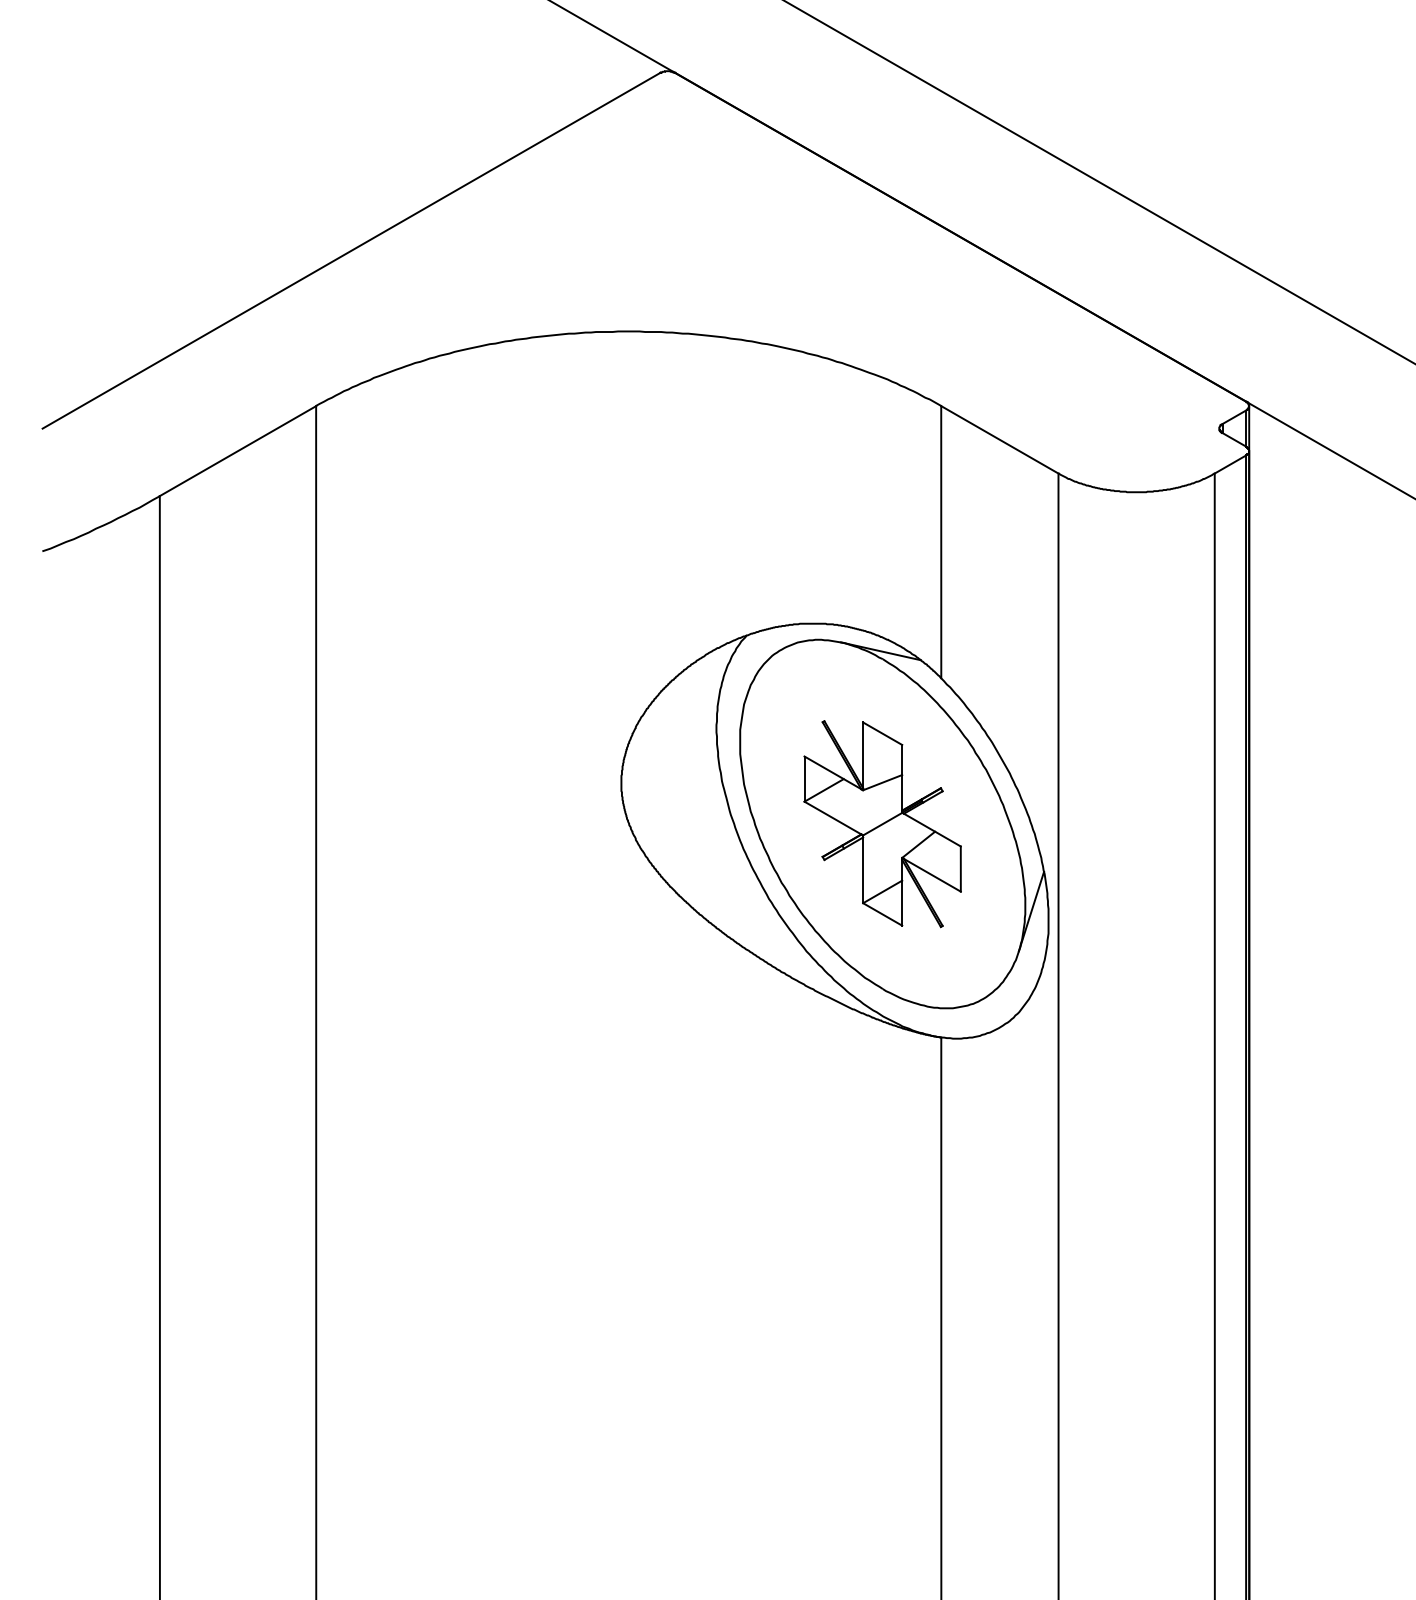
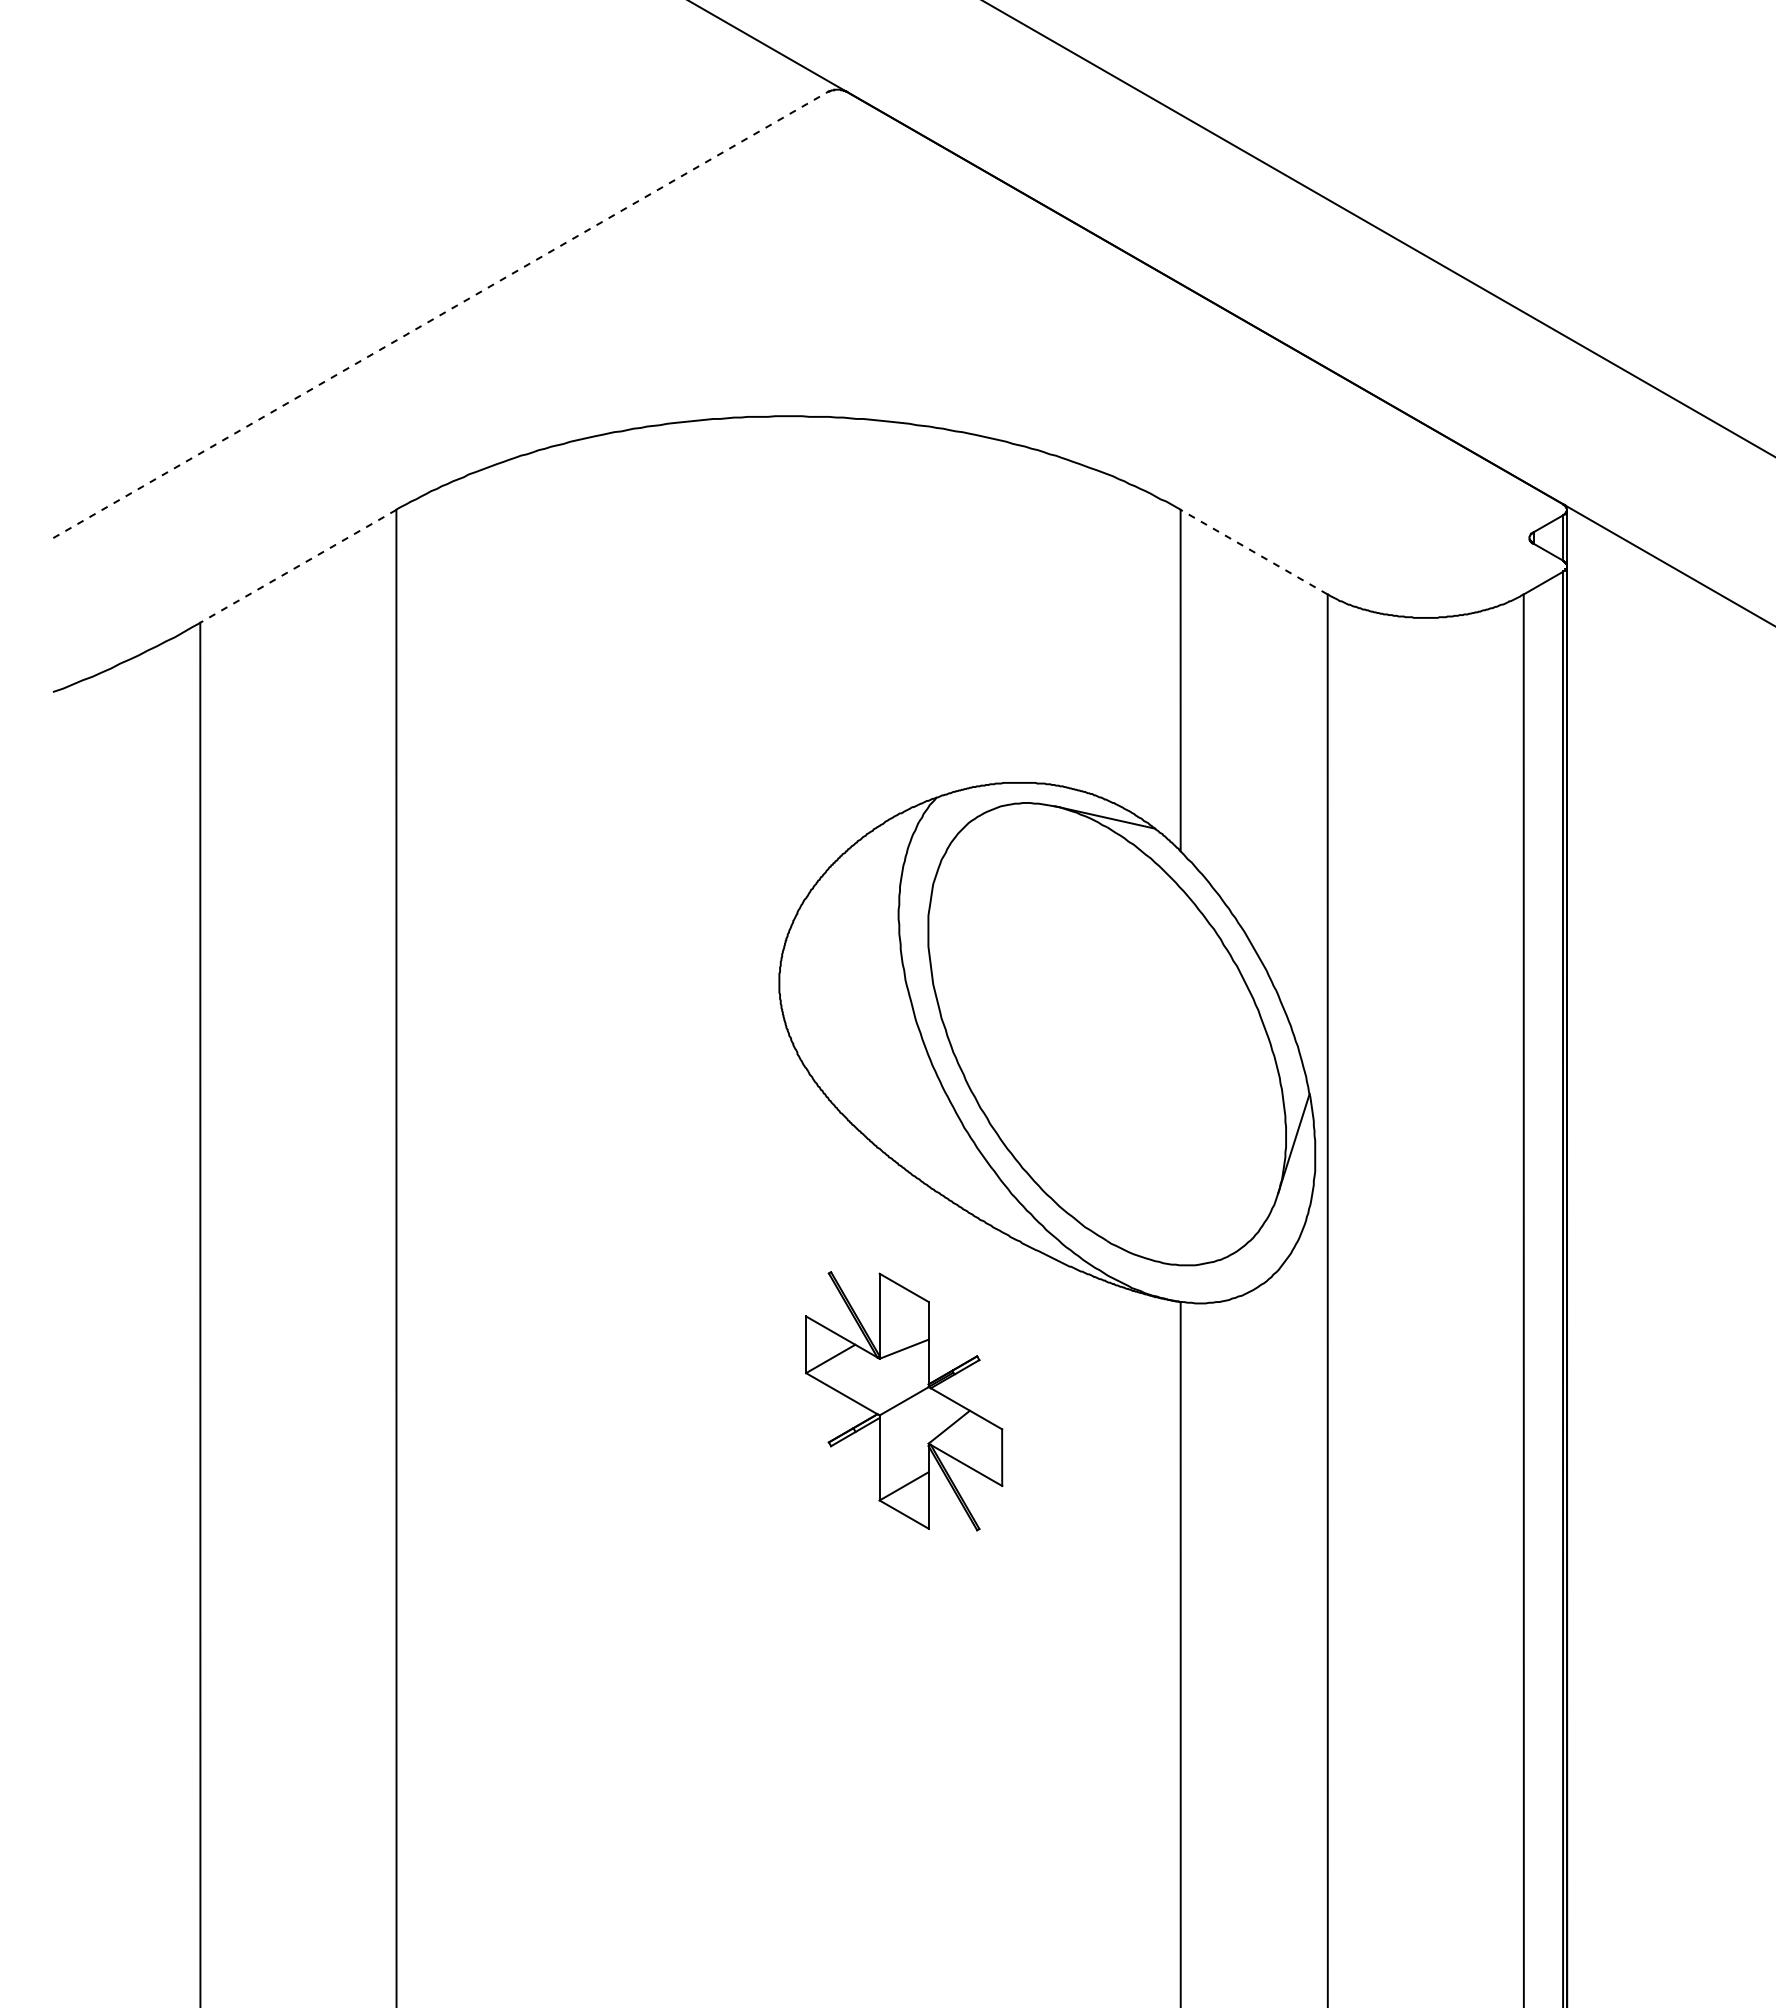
line: (351, 251) -> (440, 315), solid -> dashed
line: (1000, 440) -> (1254, 552), solid -> dashed
line: (237, 451) -> (297, 566), solid -> dashed
part: (882, 824) -> (904, 1401), moved

